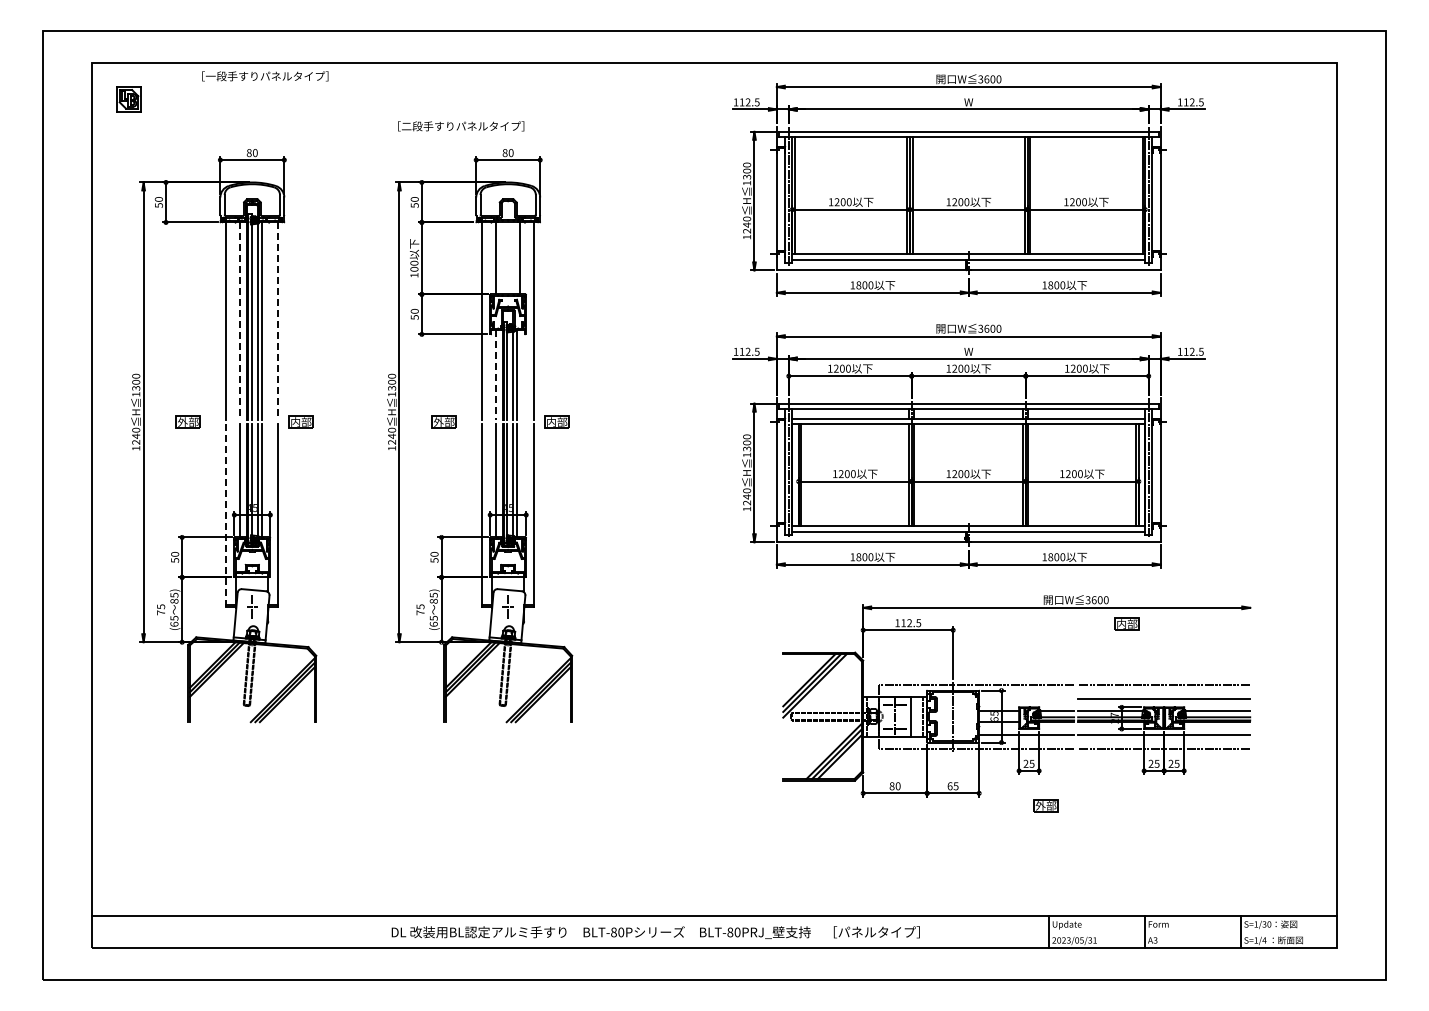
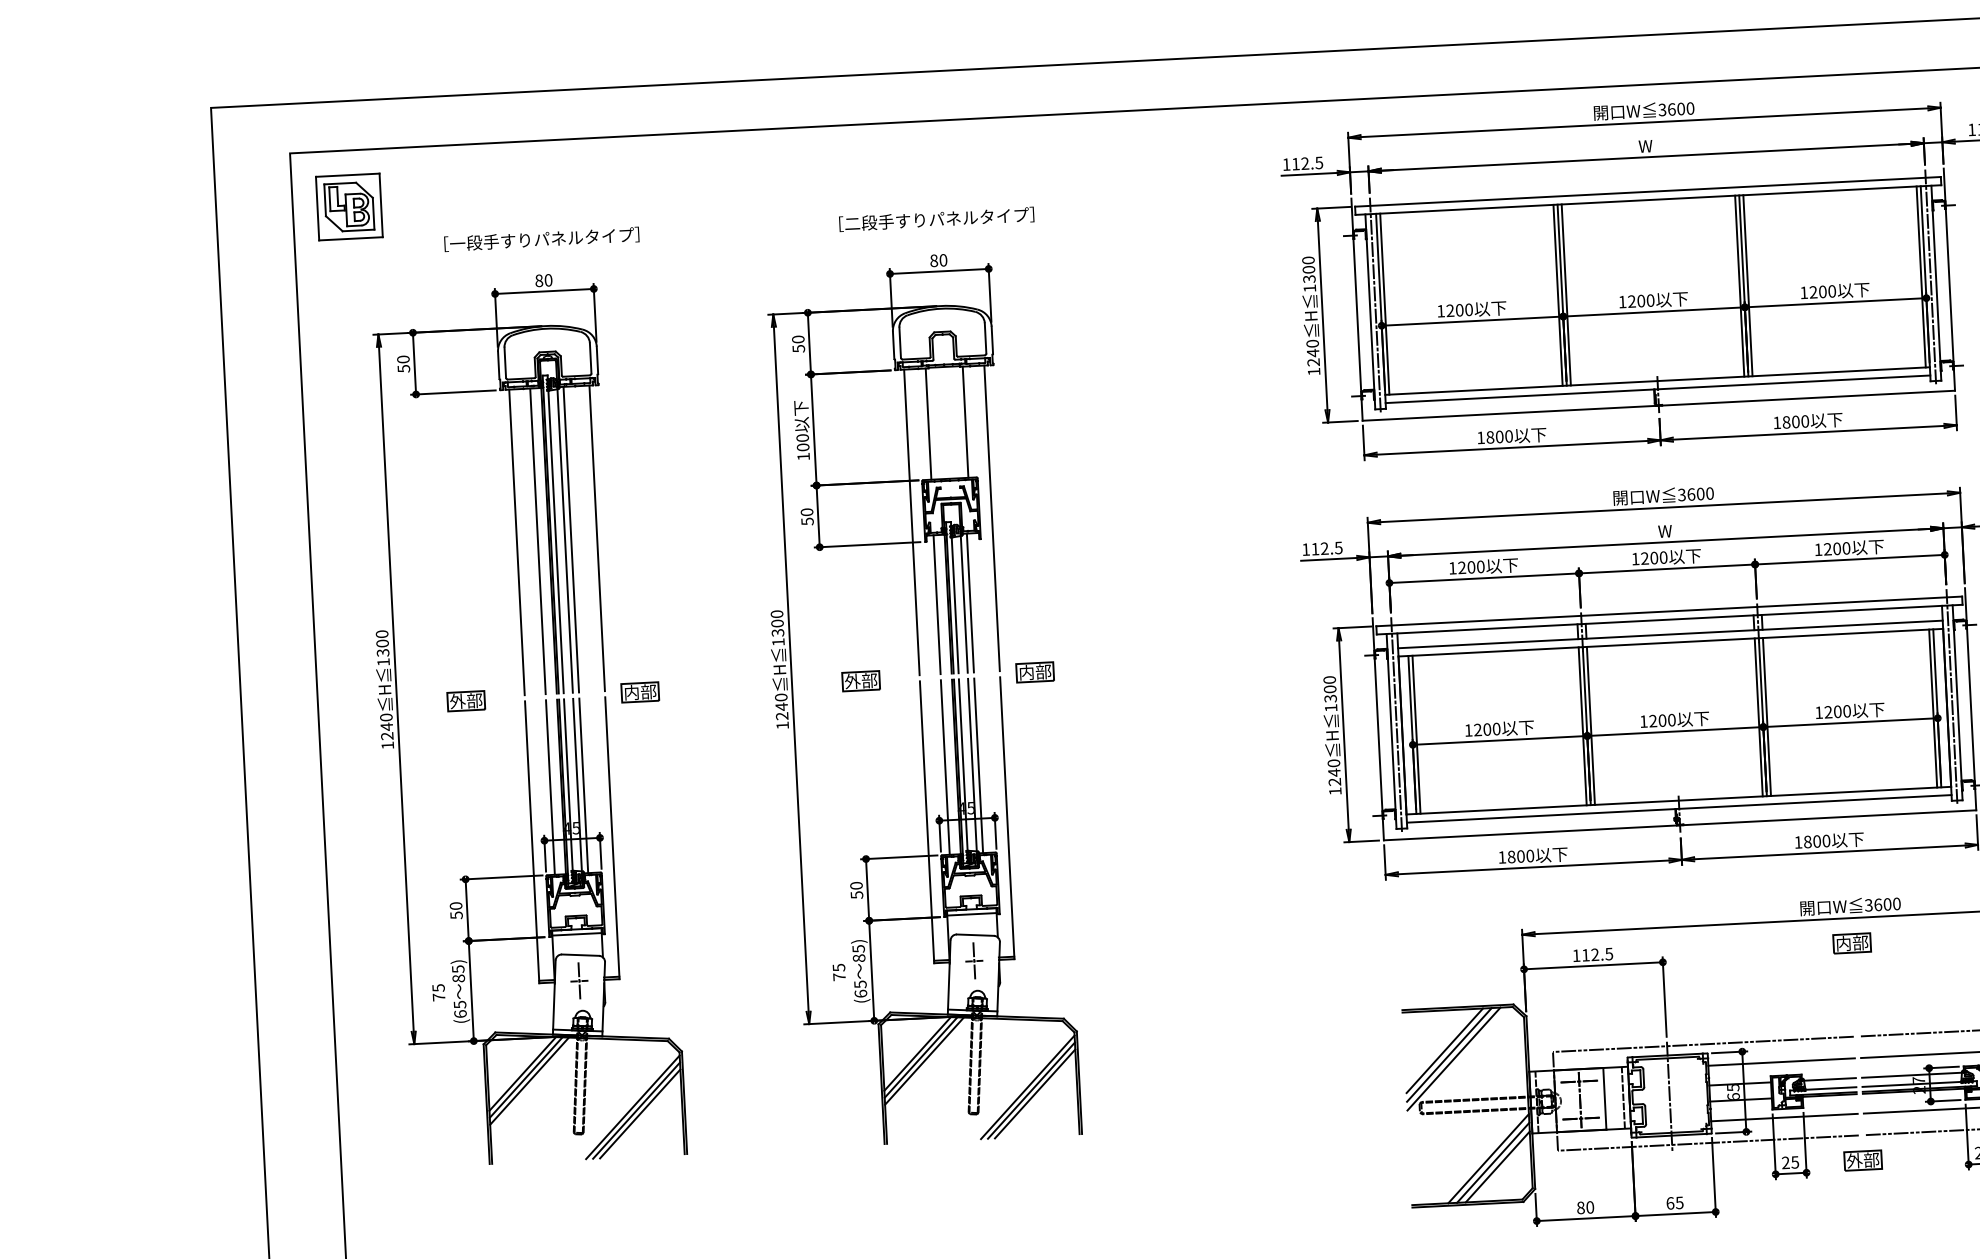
text: (265, 76) -> (542, 239), moved
part: (128, 99) -> (348, 207), size x1.67
text: (461, 126) -> (937, 219), moved
line: (239, 321) -> (537, 541), dashed -> solid
line: (278, 321) -> (597, 538), dashed -> solid
line: (495, 375) -> (936, 604), dashed -> solid
line: (226, 516) -> (532, 843), dashed -> solid
part: (1126, 623) -> (1851, 942), moved
line: (1026, 698) -> (1781, 1061), added
part: (1045, 805) -> (1862, 1159), moved

